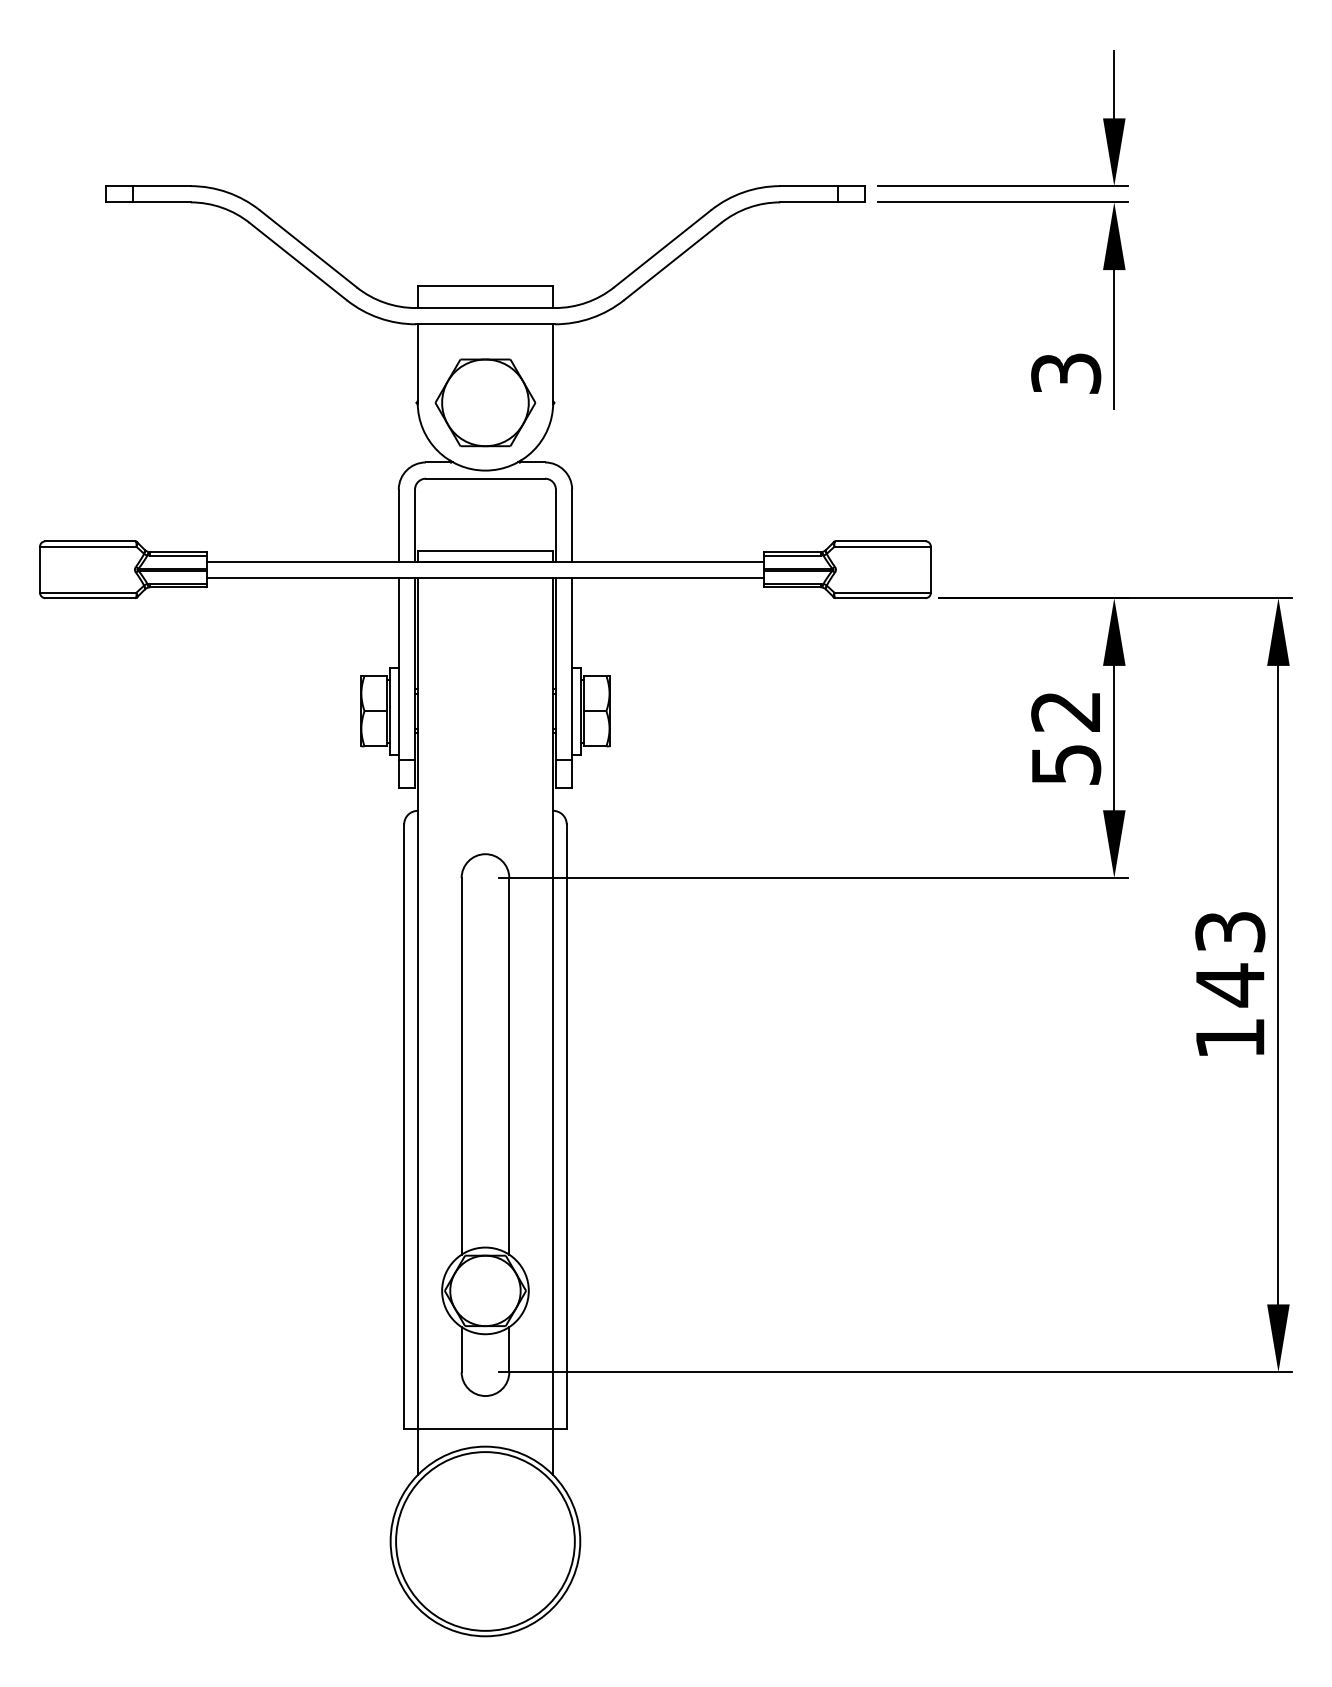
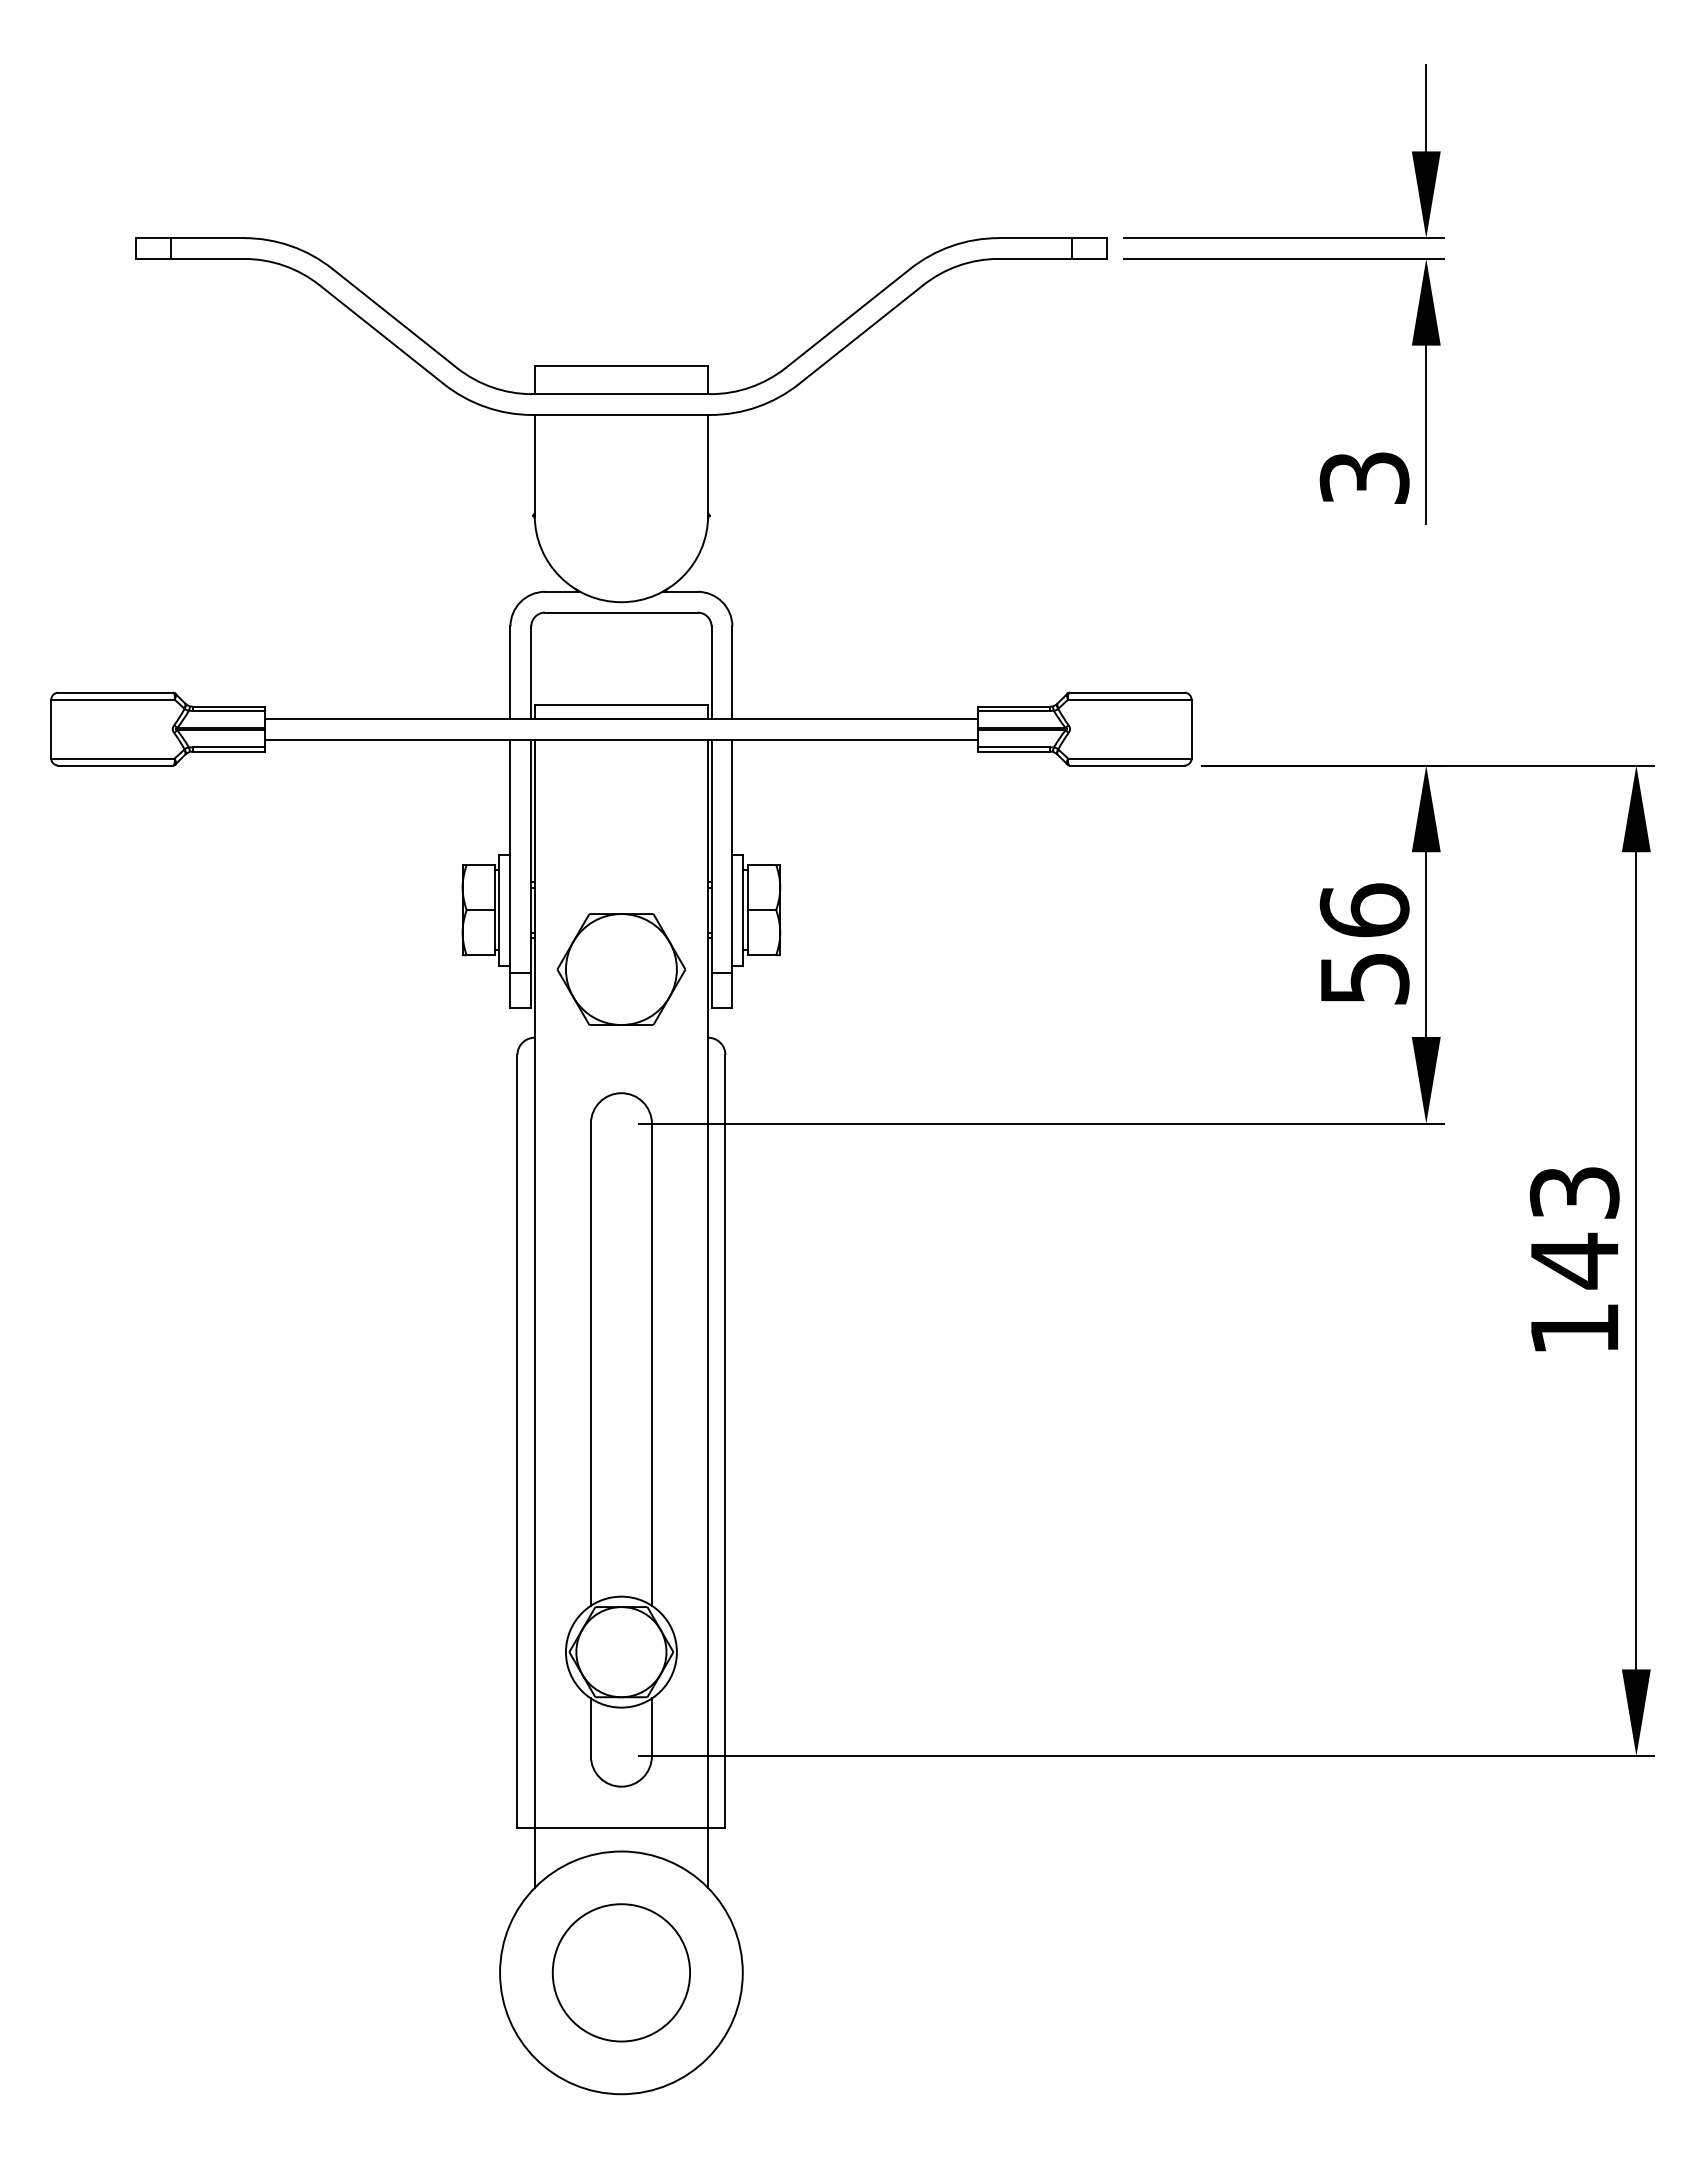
part: (484, 402) -> (620, 969), moved
text: (1066, 711) -> (1364, 910), 52 -> 56
circle: (485, 1541) -> (621, 1972), size x0.6

